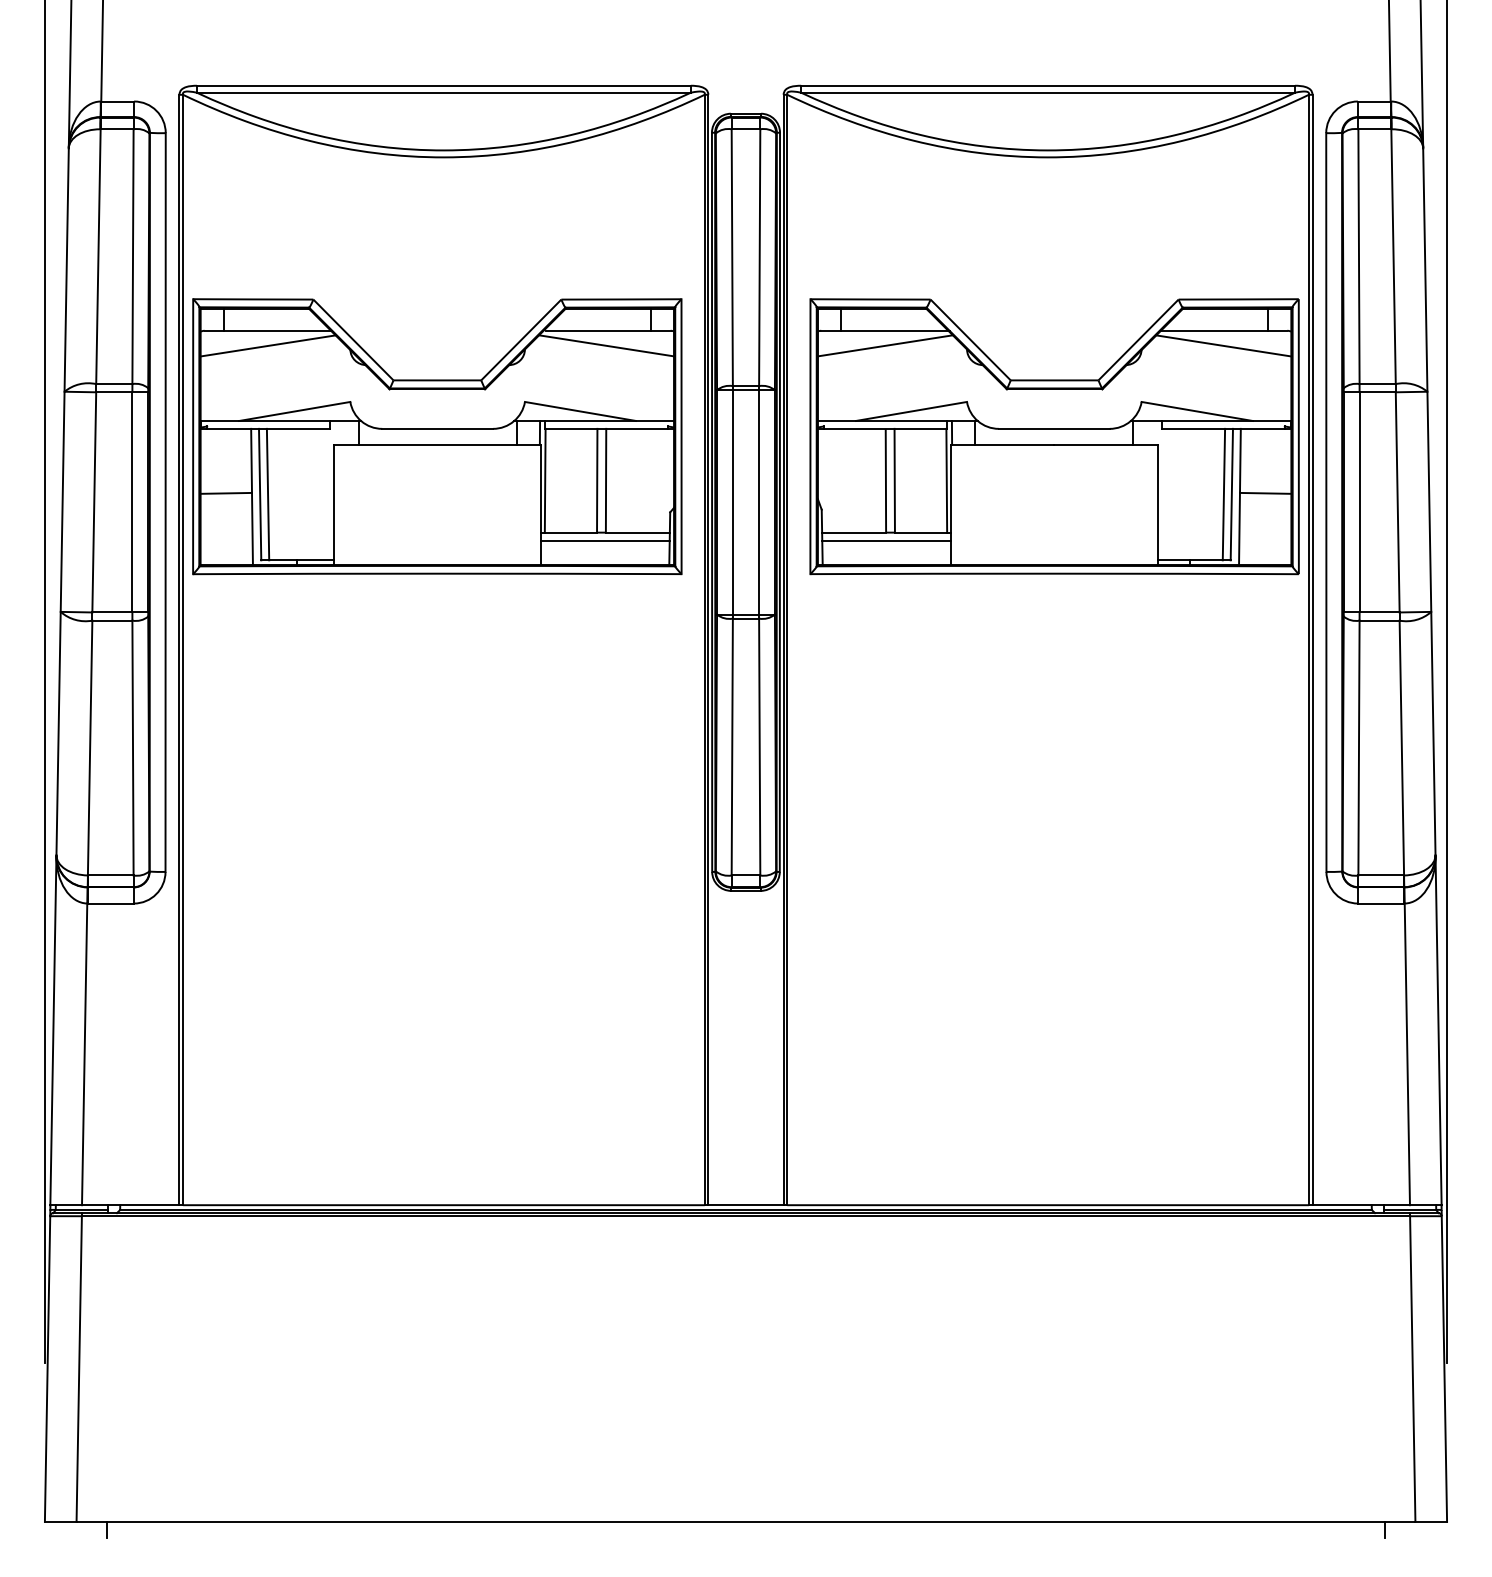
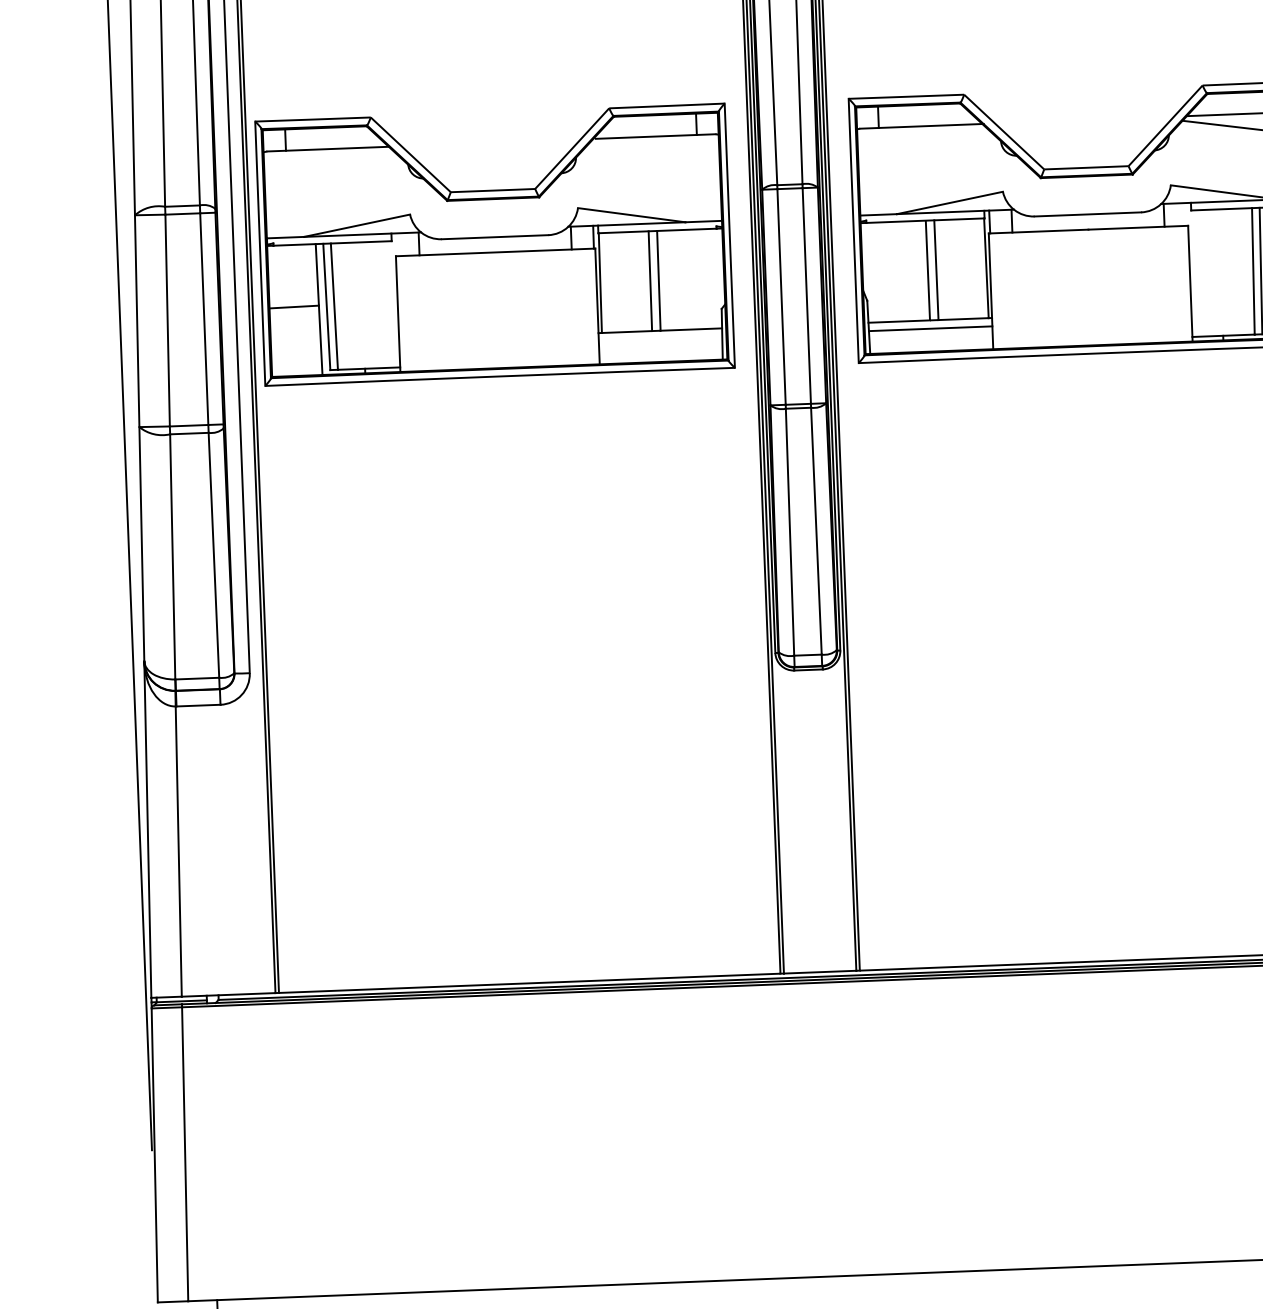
line: (267, 345) -> (328, 163), removed
line: (606, 345) -> (654, 150), removed
line: (884, 345) -> (921, 140), removed
line: (605, 541) -> (660, 339), removed

